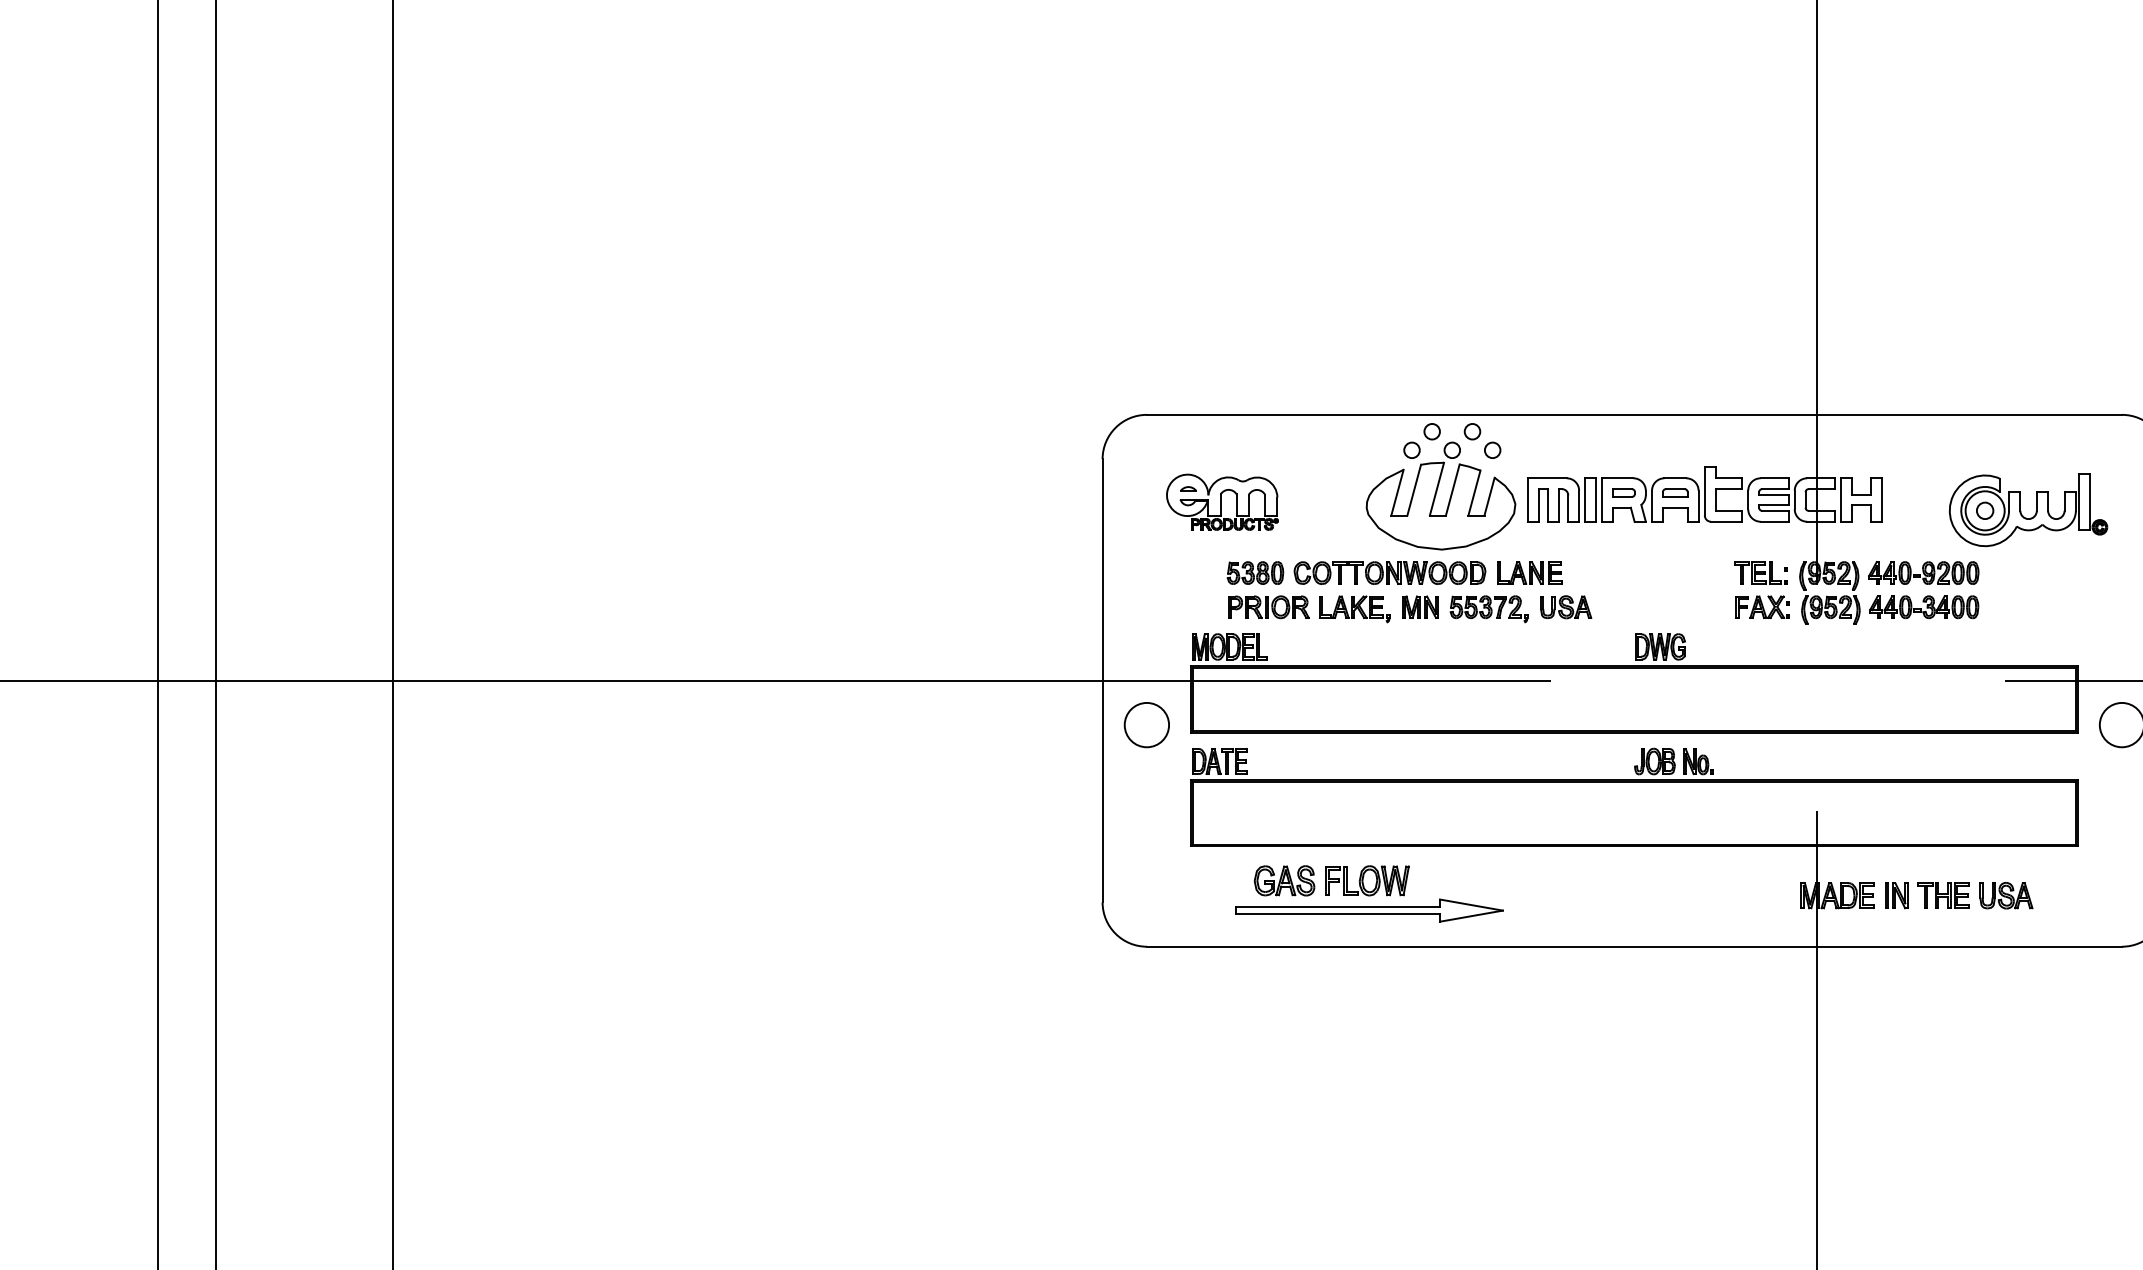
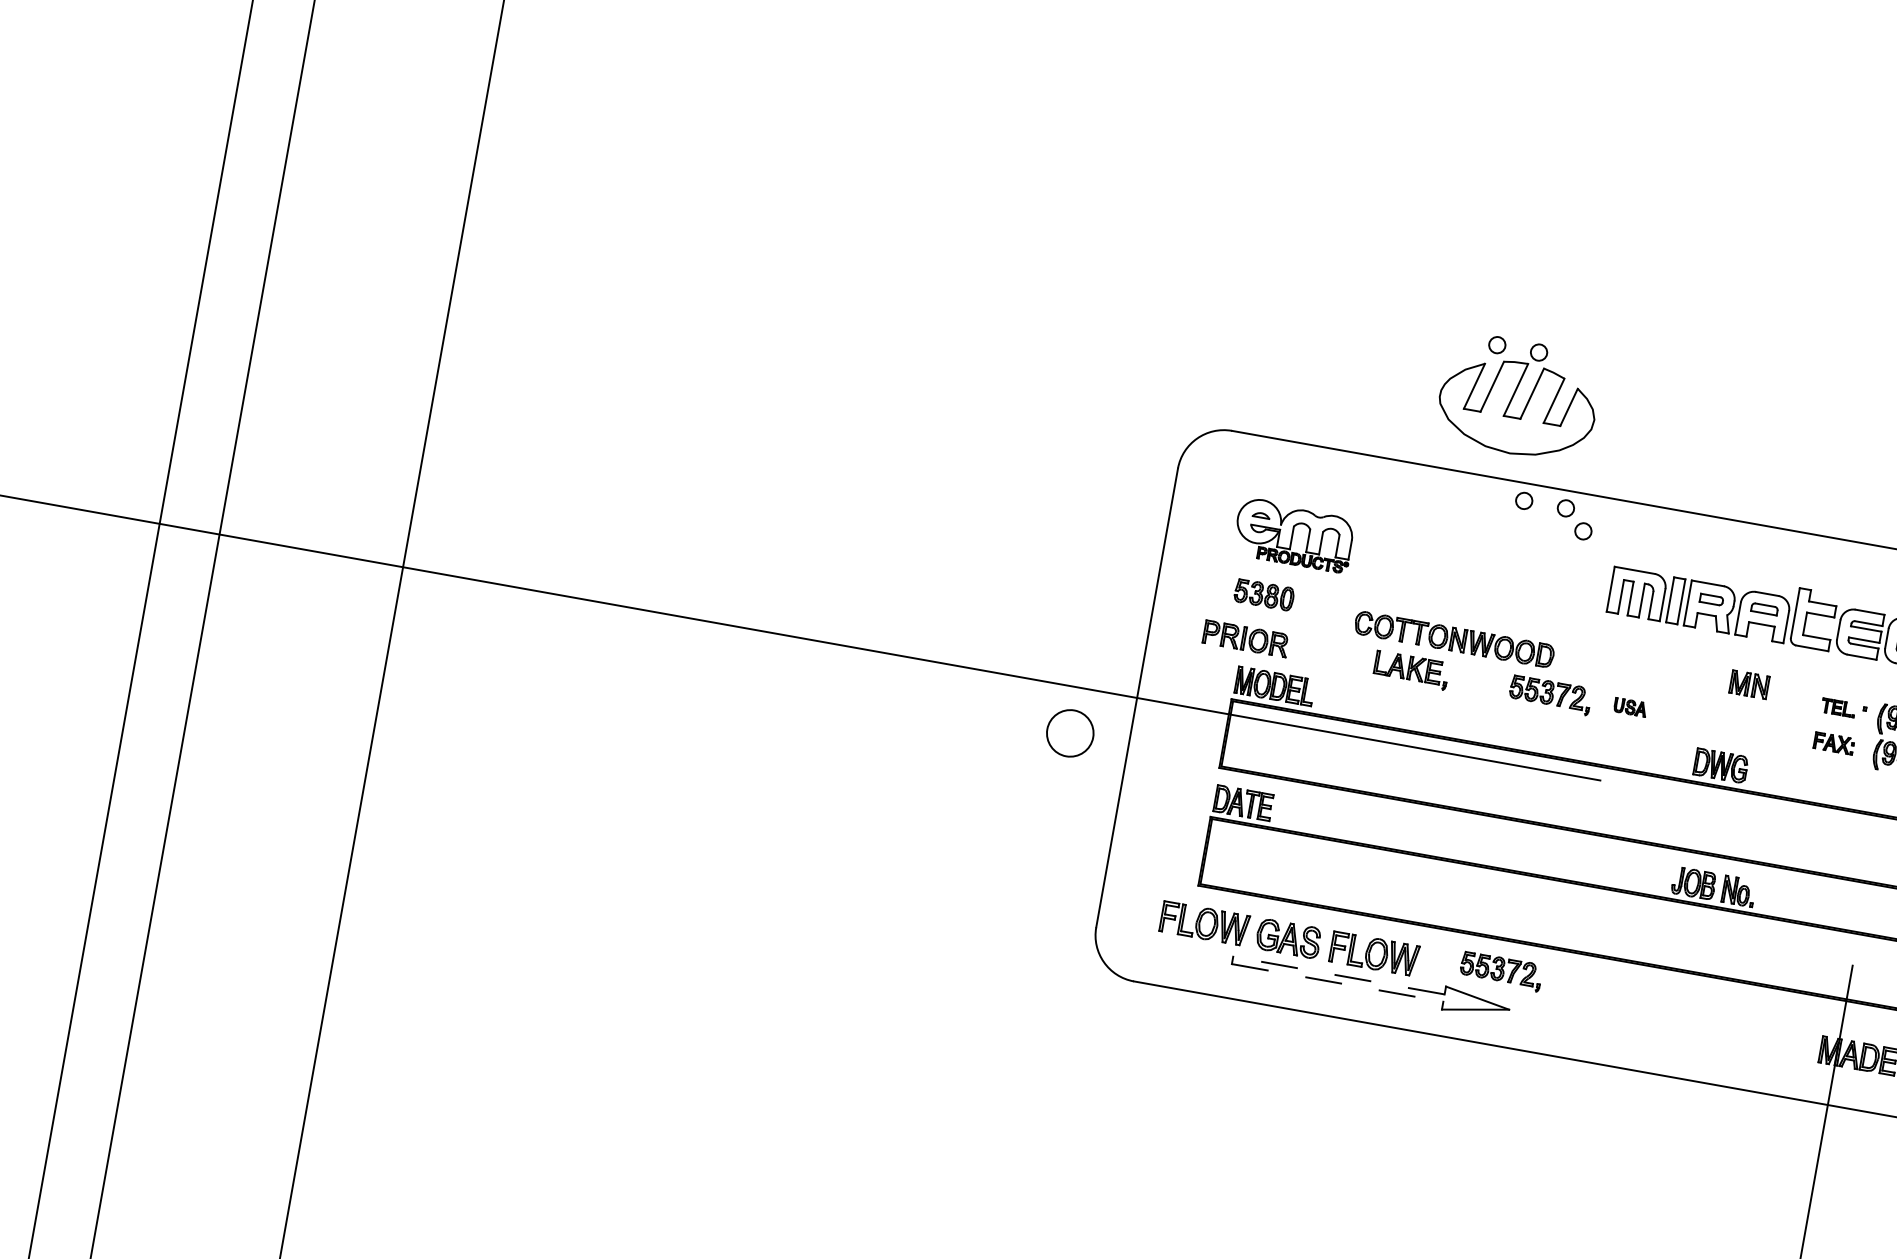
part: (1440, 495) -> (1518, 397), moved
part: (1255, 572) -> (1264, 594), moved
part: (1529, 572) -> (1598, 664), removed
part: (1760, 572) -> (1838, 707), size x0.6
part: (1420, 606) -> (1749, 683), moved
part: (1762, 606) -> (1833, 742), size x0.7
part: (1268, 607) -> (1245, 639), moved
part: (1566, 607) -> (1630, 707), size x0.6
circle: (1146, 725) -> (1069, 733), moved
part: (1488, 876) -> (1500, 971), added
part: (1203, 880) -> (1204, 923), added
line: (1337, 907) -> (1338, 975), solid -> dashed
line: (1338, 914) -> (1338, 983), solid -> dashed

